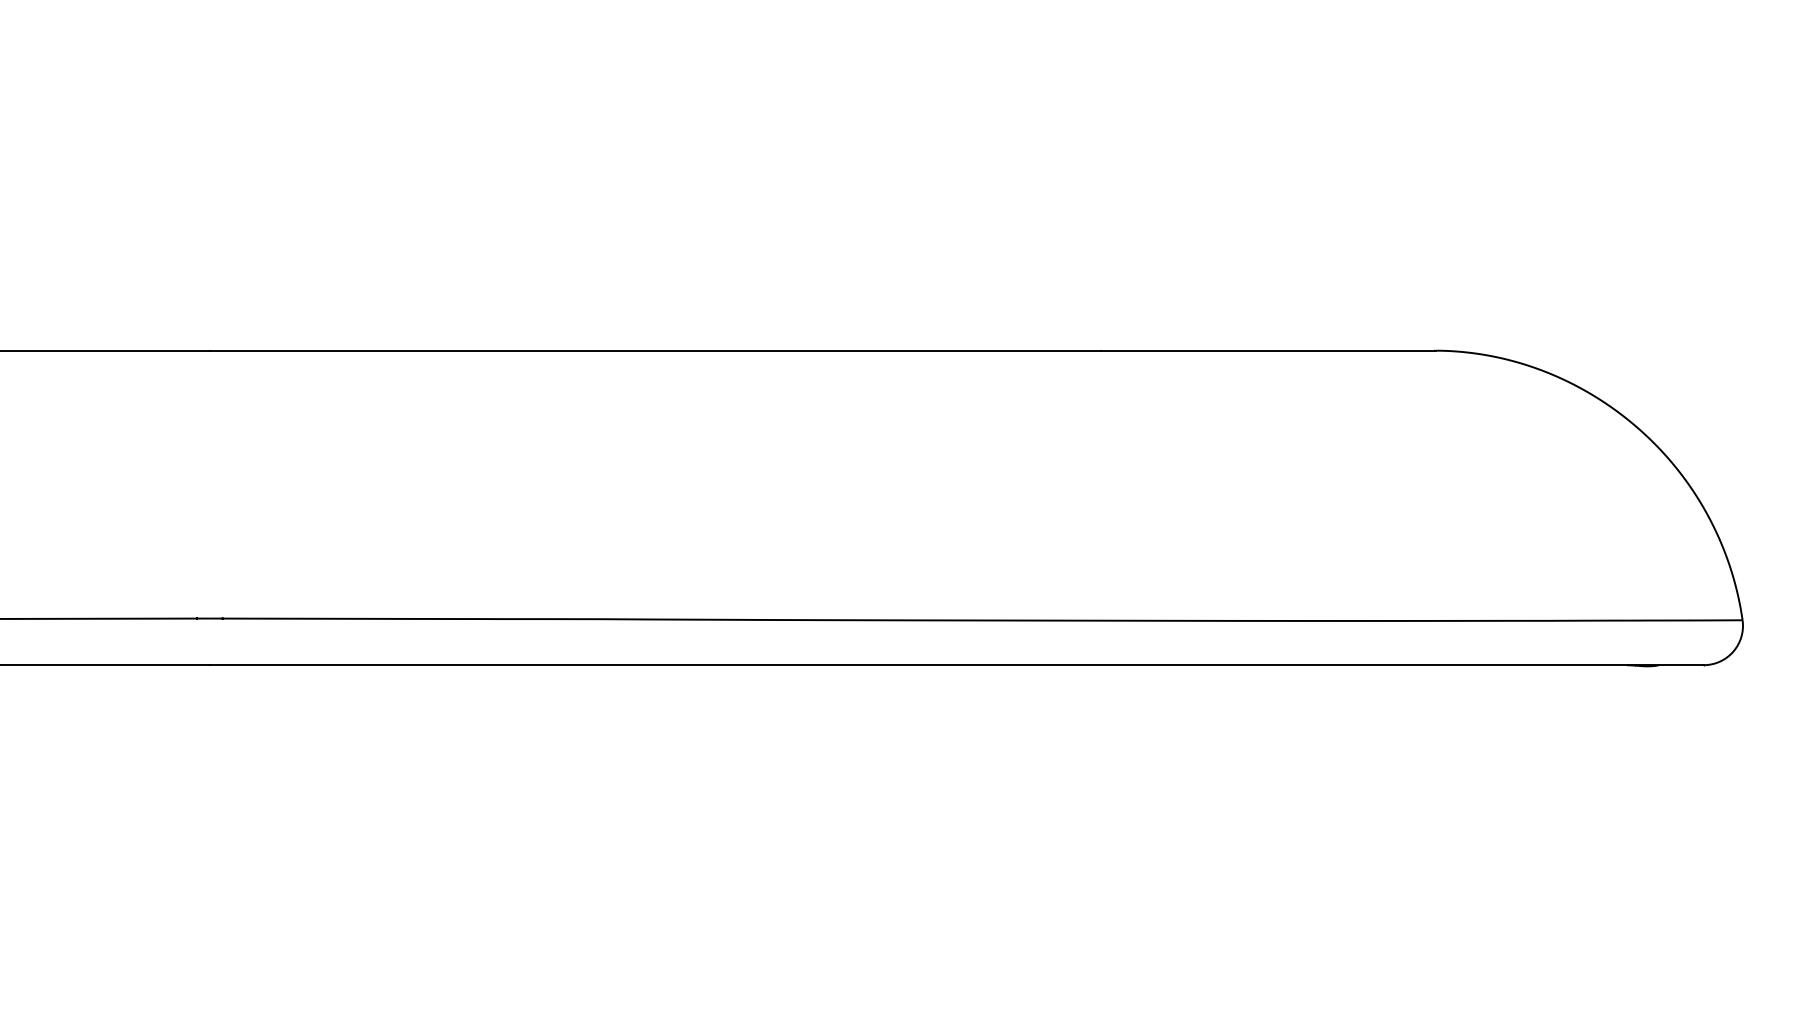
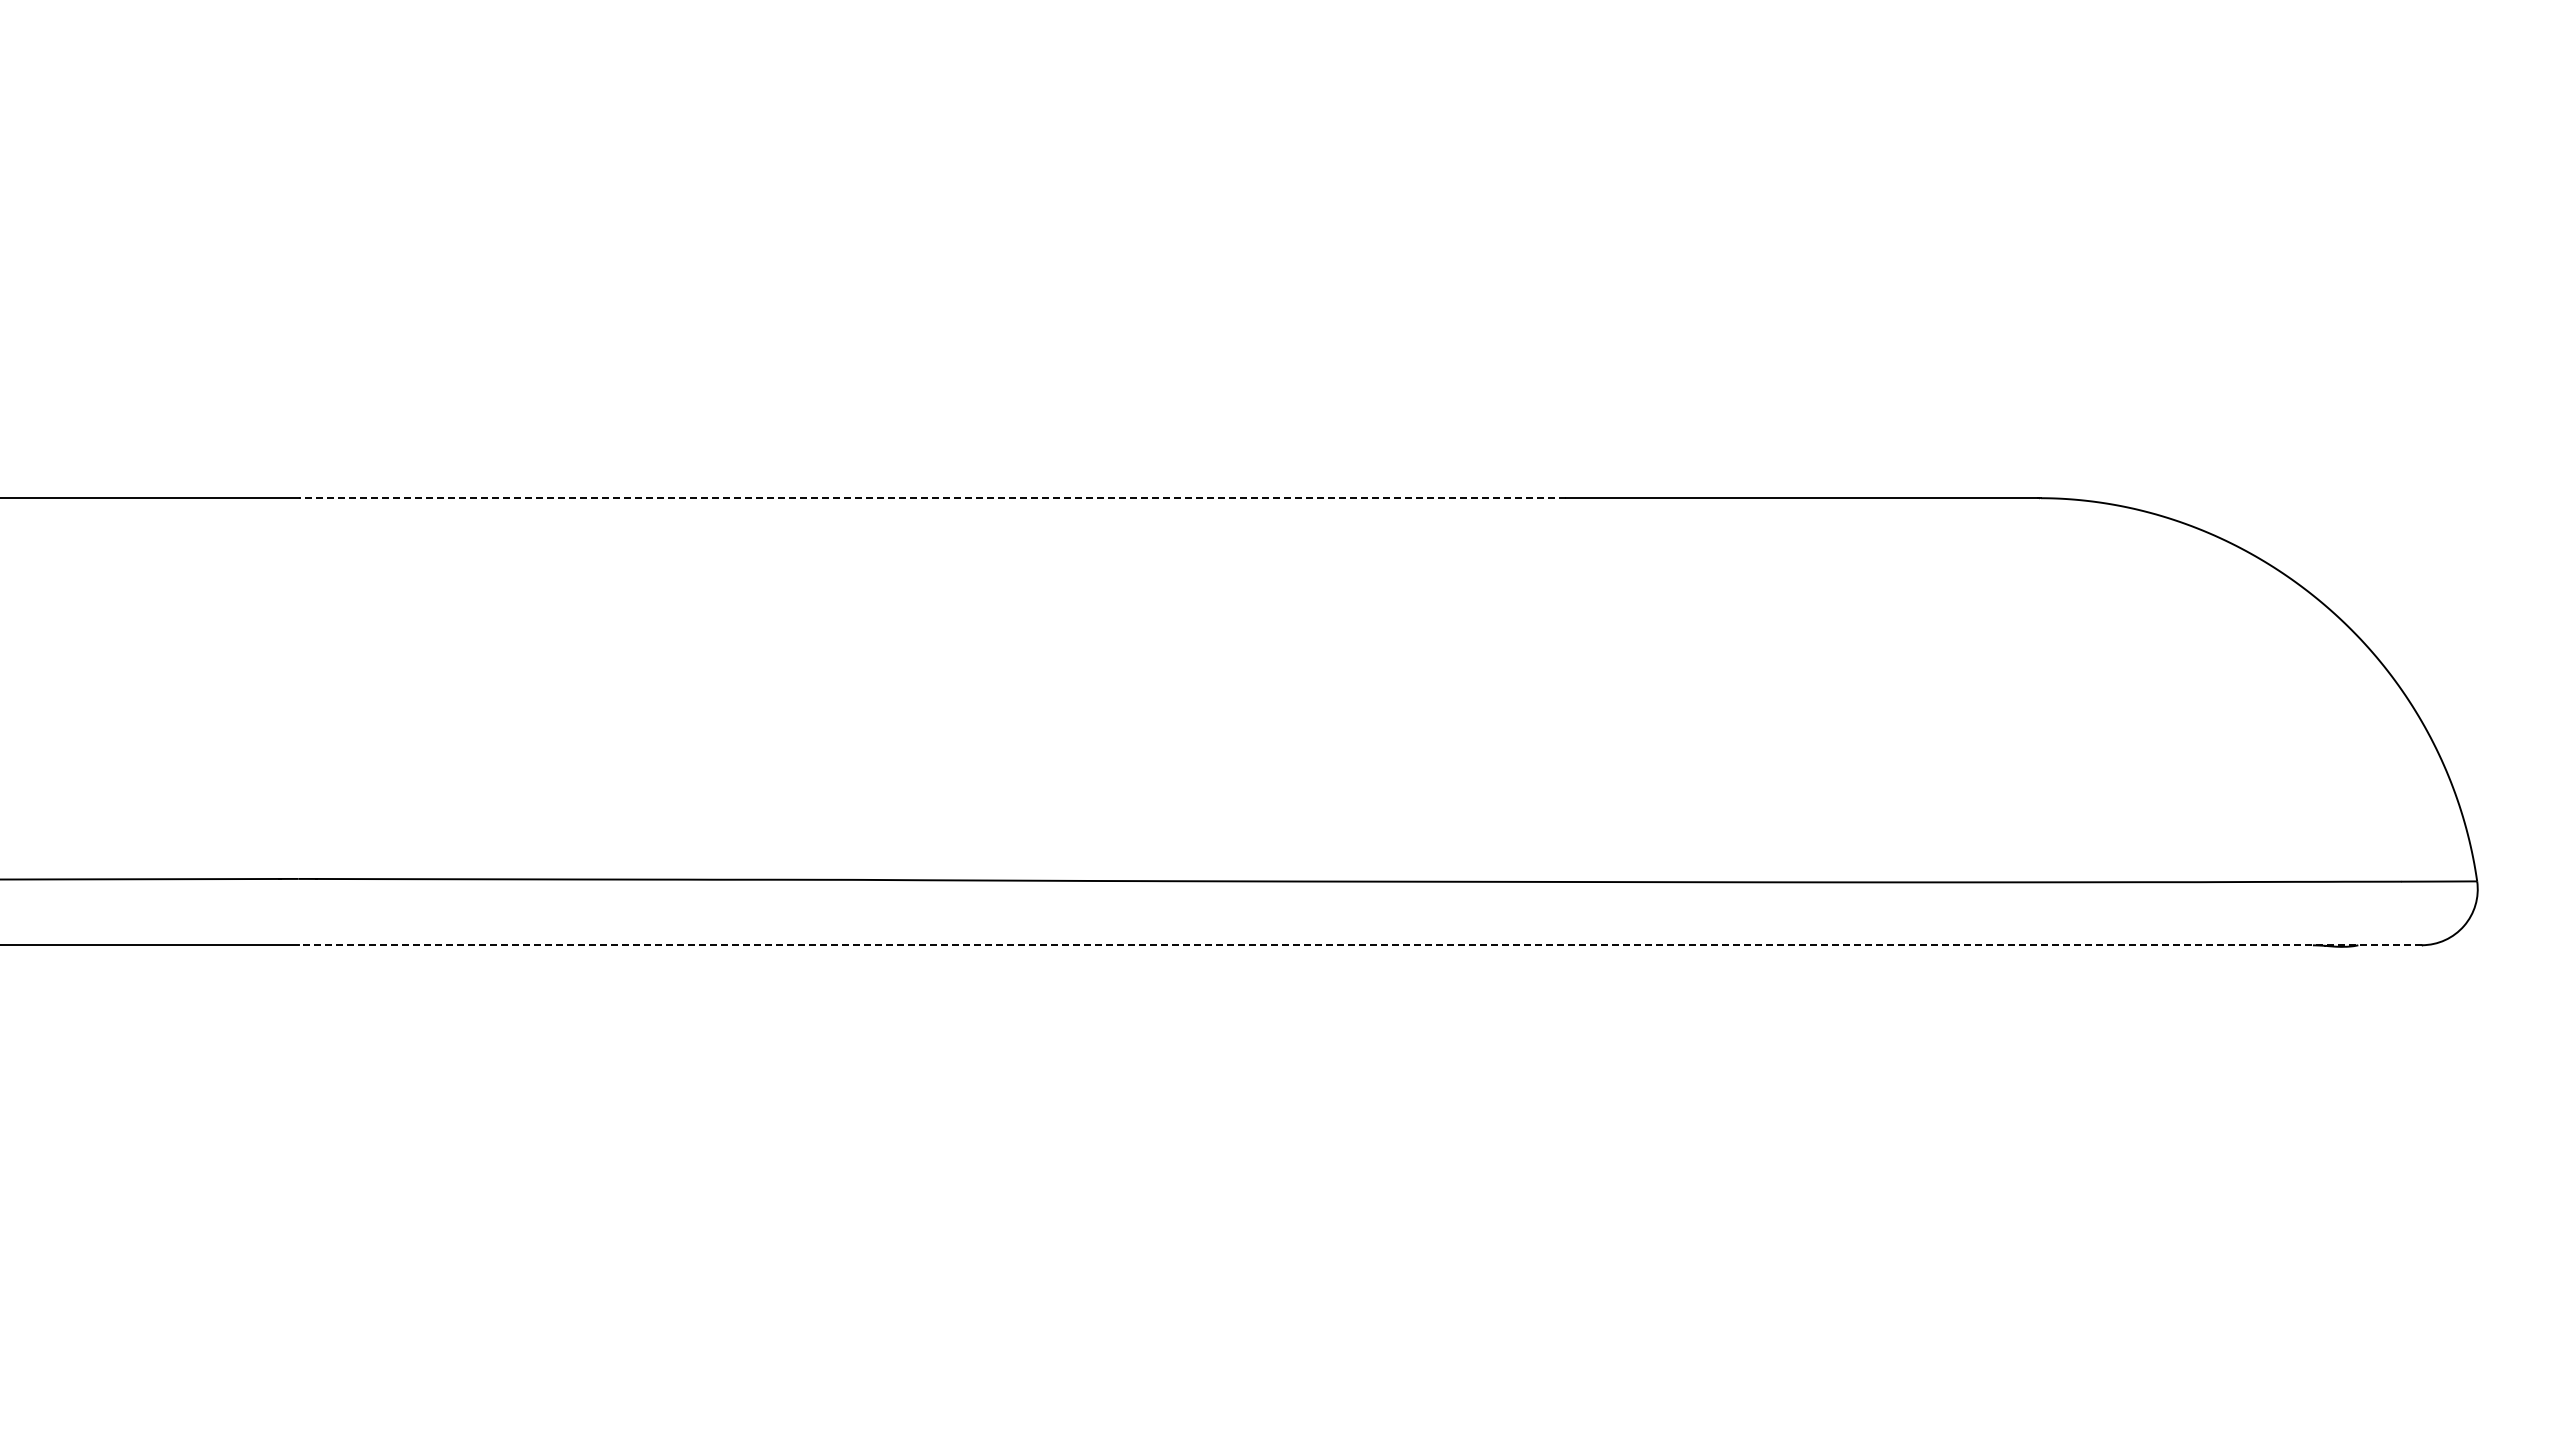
line: (655, 350) -> (932, 498), solid -> dashed
line: (957, 665) -> (1360, 945), solid -> dashed

